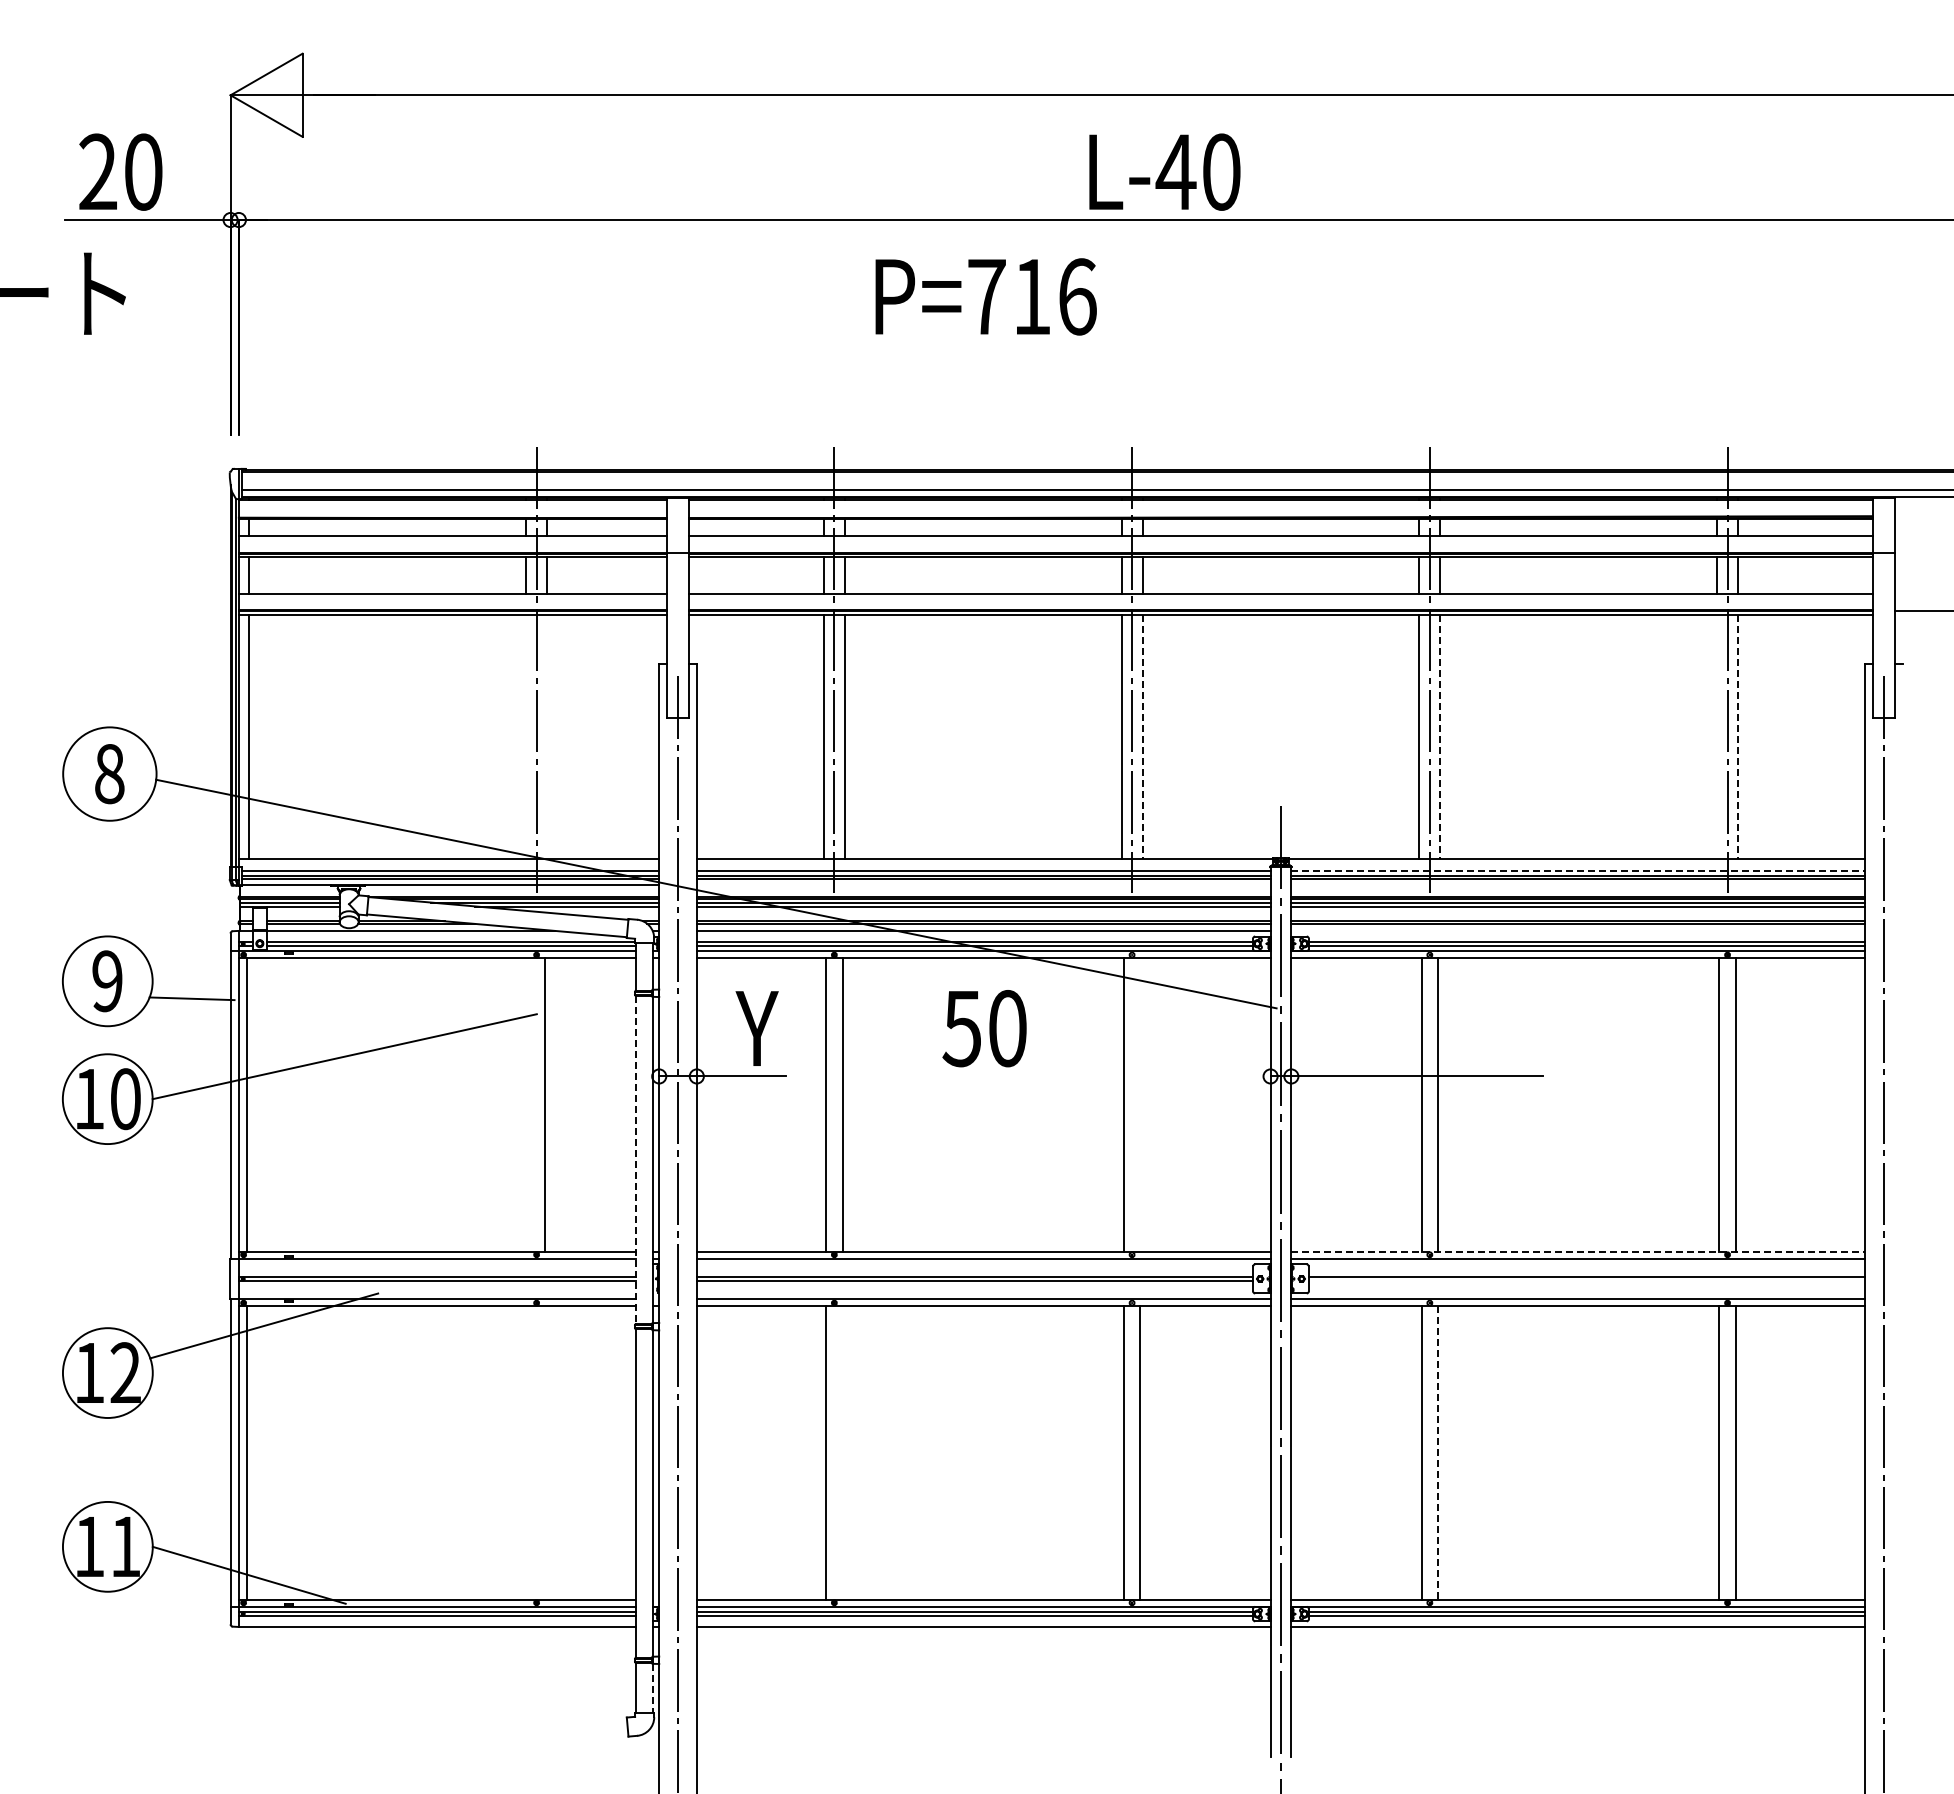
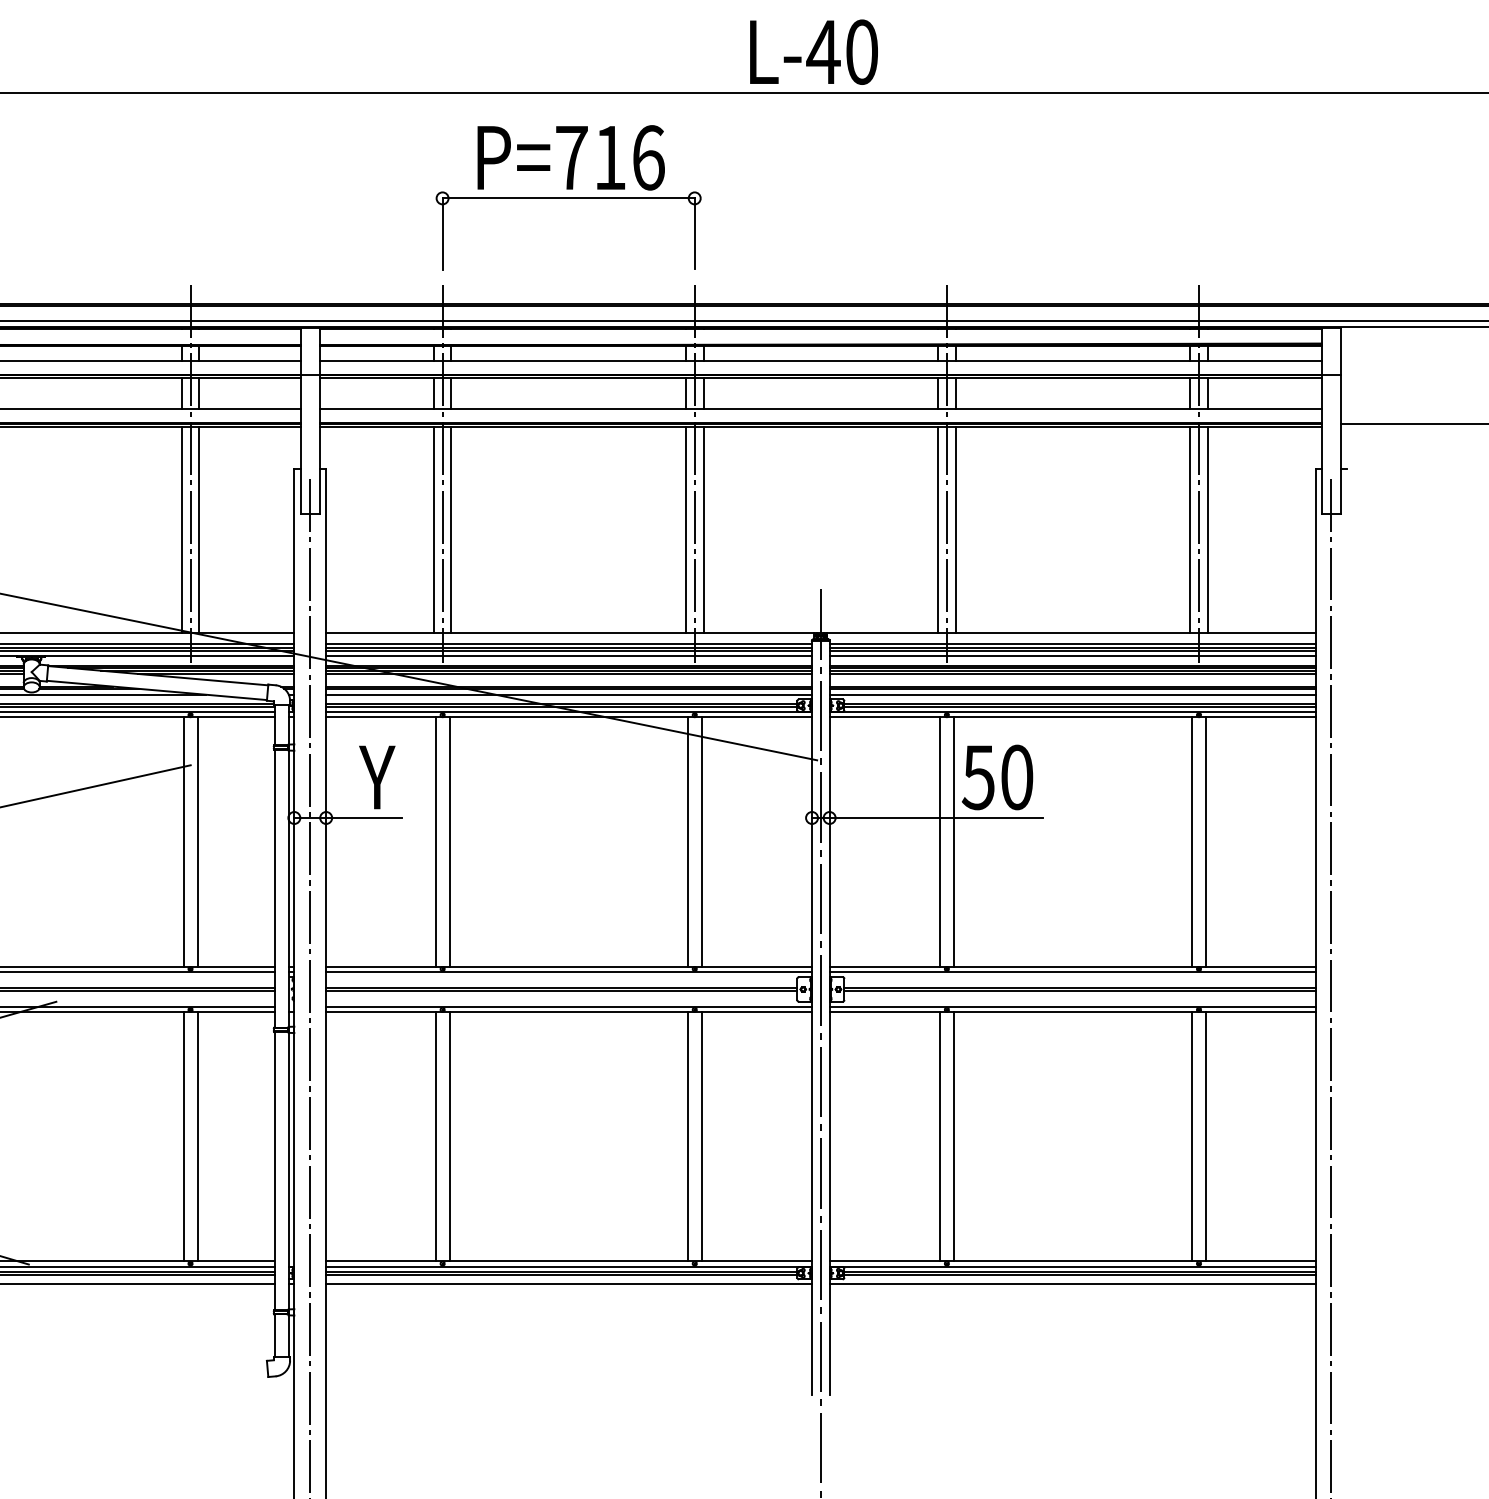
text: (1164, 171) -> (813, 51), moved
part: (982, 345) -> (568, 199), added
line: (526, 736) -> (181, 530), added
line: (547, 736) -> (199, 530), added
line: (1142, 736) -> (703, 530), dashed -> solid
line: (1440, 736) -> (955, 530), dashed -> solid
line: (1717, 736) -> (1190, 530), added
line: (1737, 736) -> (1207, 530), dashed -> solid
line: (1578, 871) -> (1072, 644), dashed -> solid
line: (983, 885) -> (568, 656), added
line: (1578, 885) -> (1072, 656), added
line: (1578, 931) -> (1072, 695), added
text: (984, 1028) -> (997, 777), moved
line: (528, 1104) -> (183, 841), added
line: (1140, 1104) -> (701, 841), added
line: (635, 1160) -> (274, 889), dashed -> solid
line: (1578, 1252) -> (1072, 967), dashed -> solid
line: (1586, 1280) -> (1079, 990), added
line: (528, 1452) -> (183, 1136), added
line: (544, 1452) -> (197, 1136), added
line: (842, 1452) -> (449, 1136), added
line: (1438, 1453) -> (954, 1137), dashed -> solid
line: (653, 1688) -> (289, 1336), dashed -> solid

